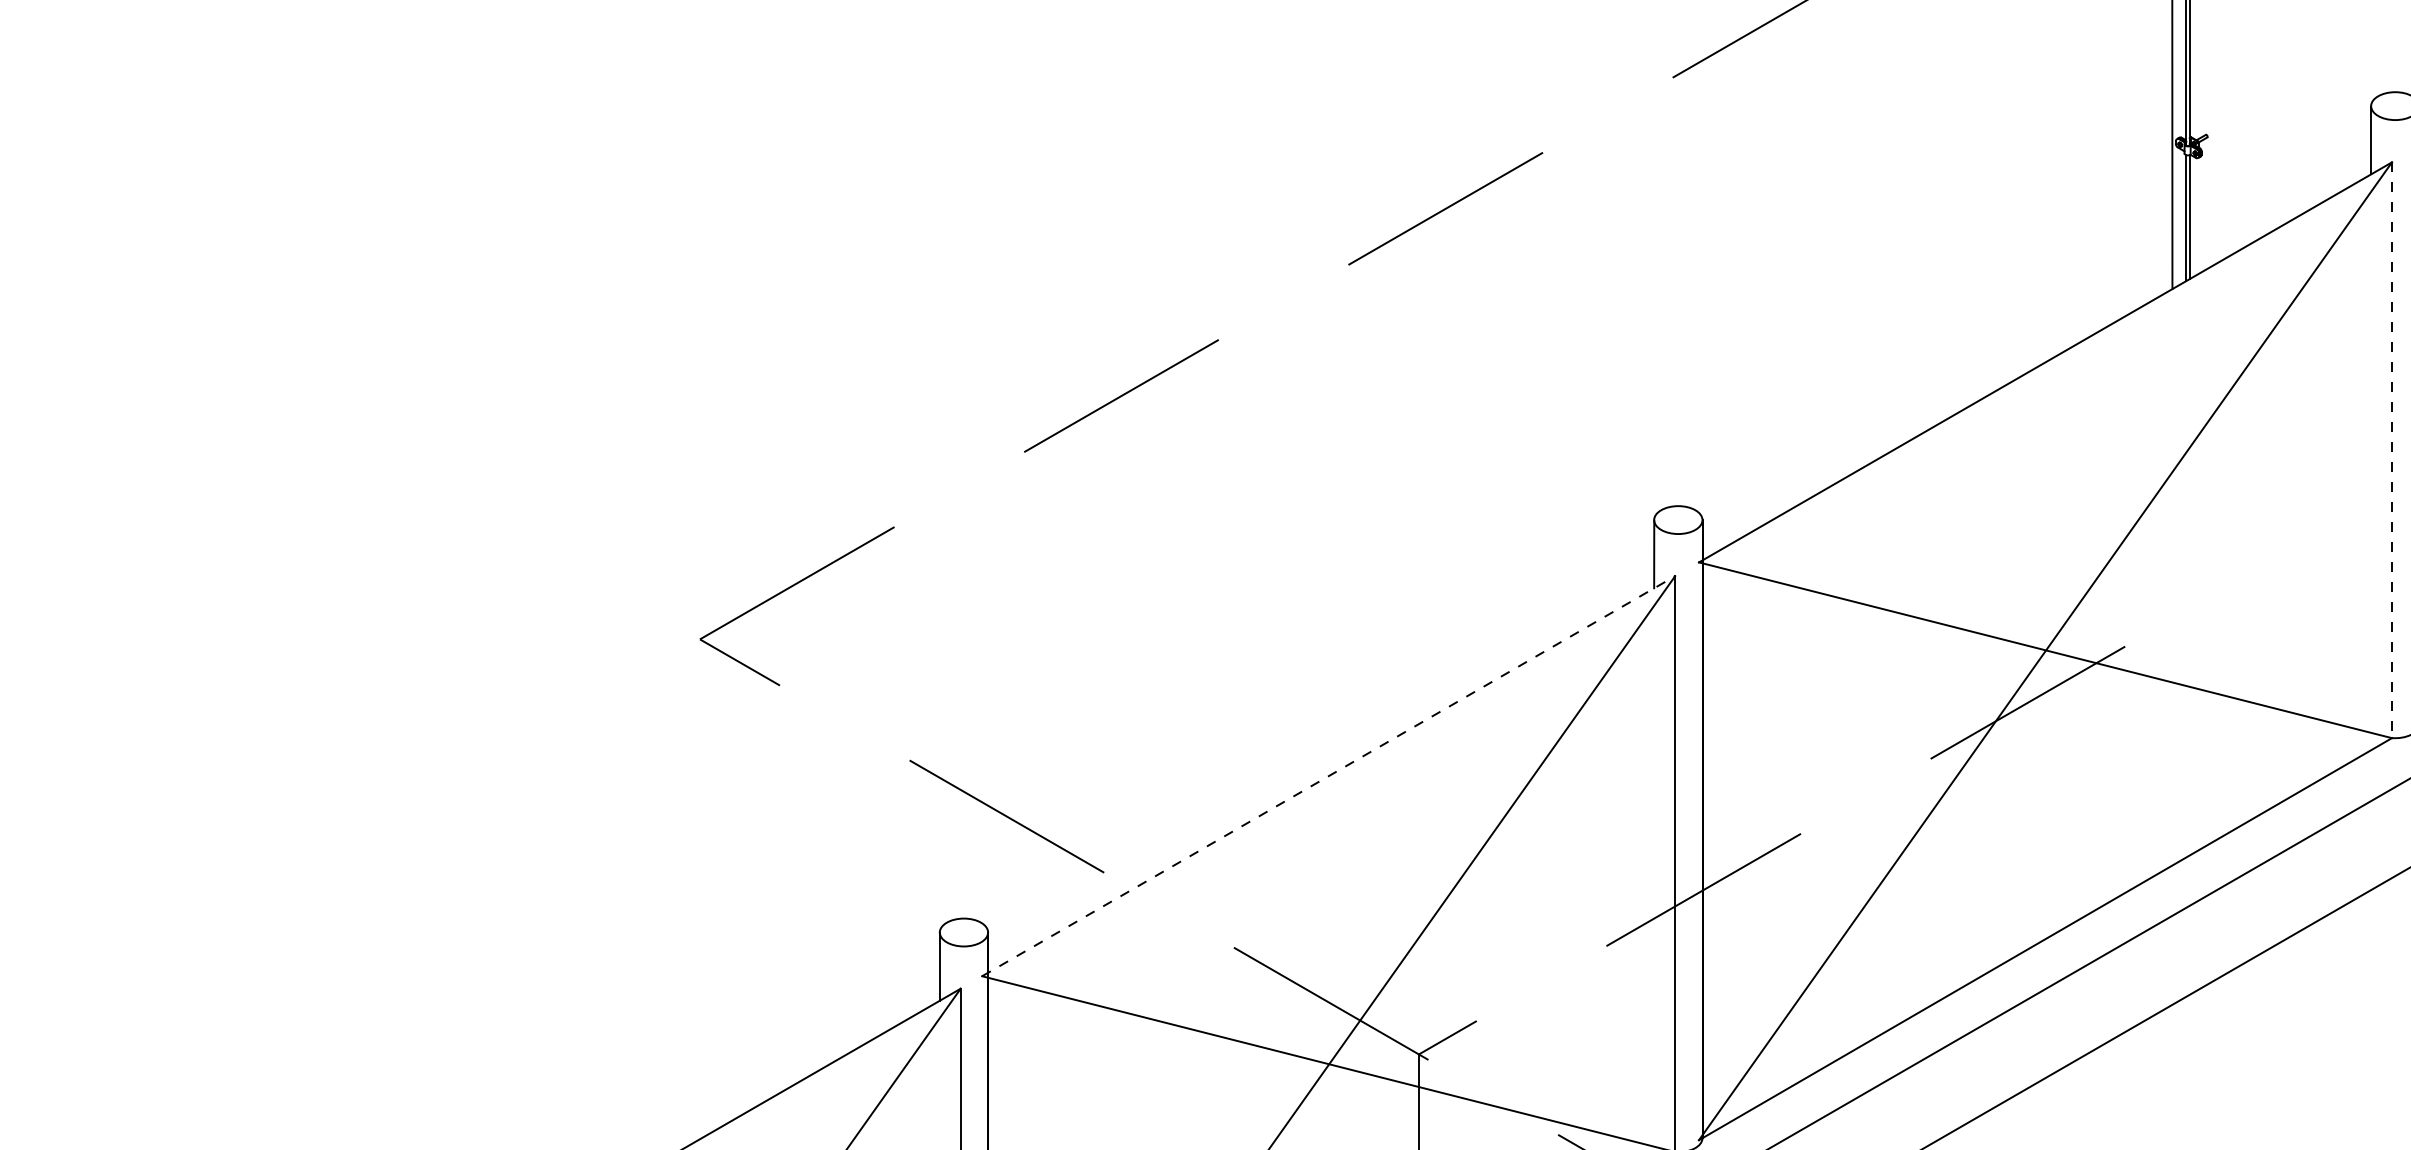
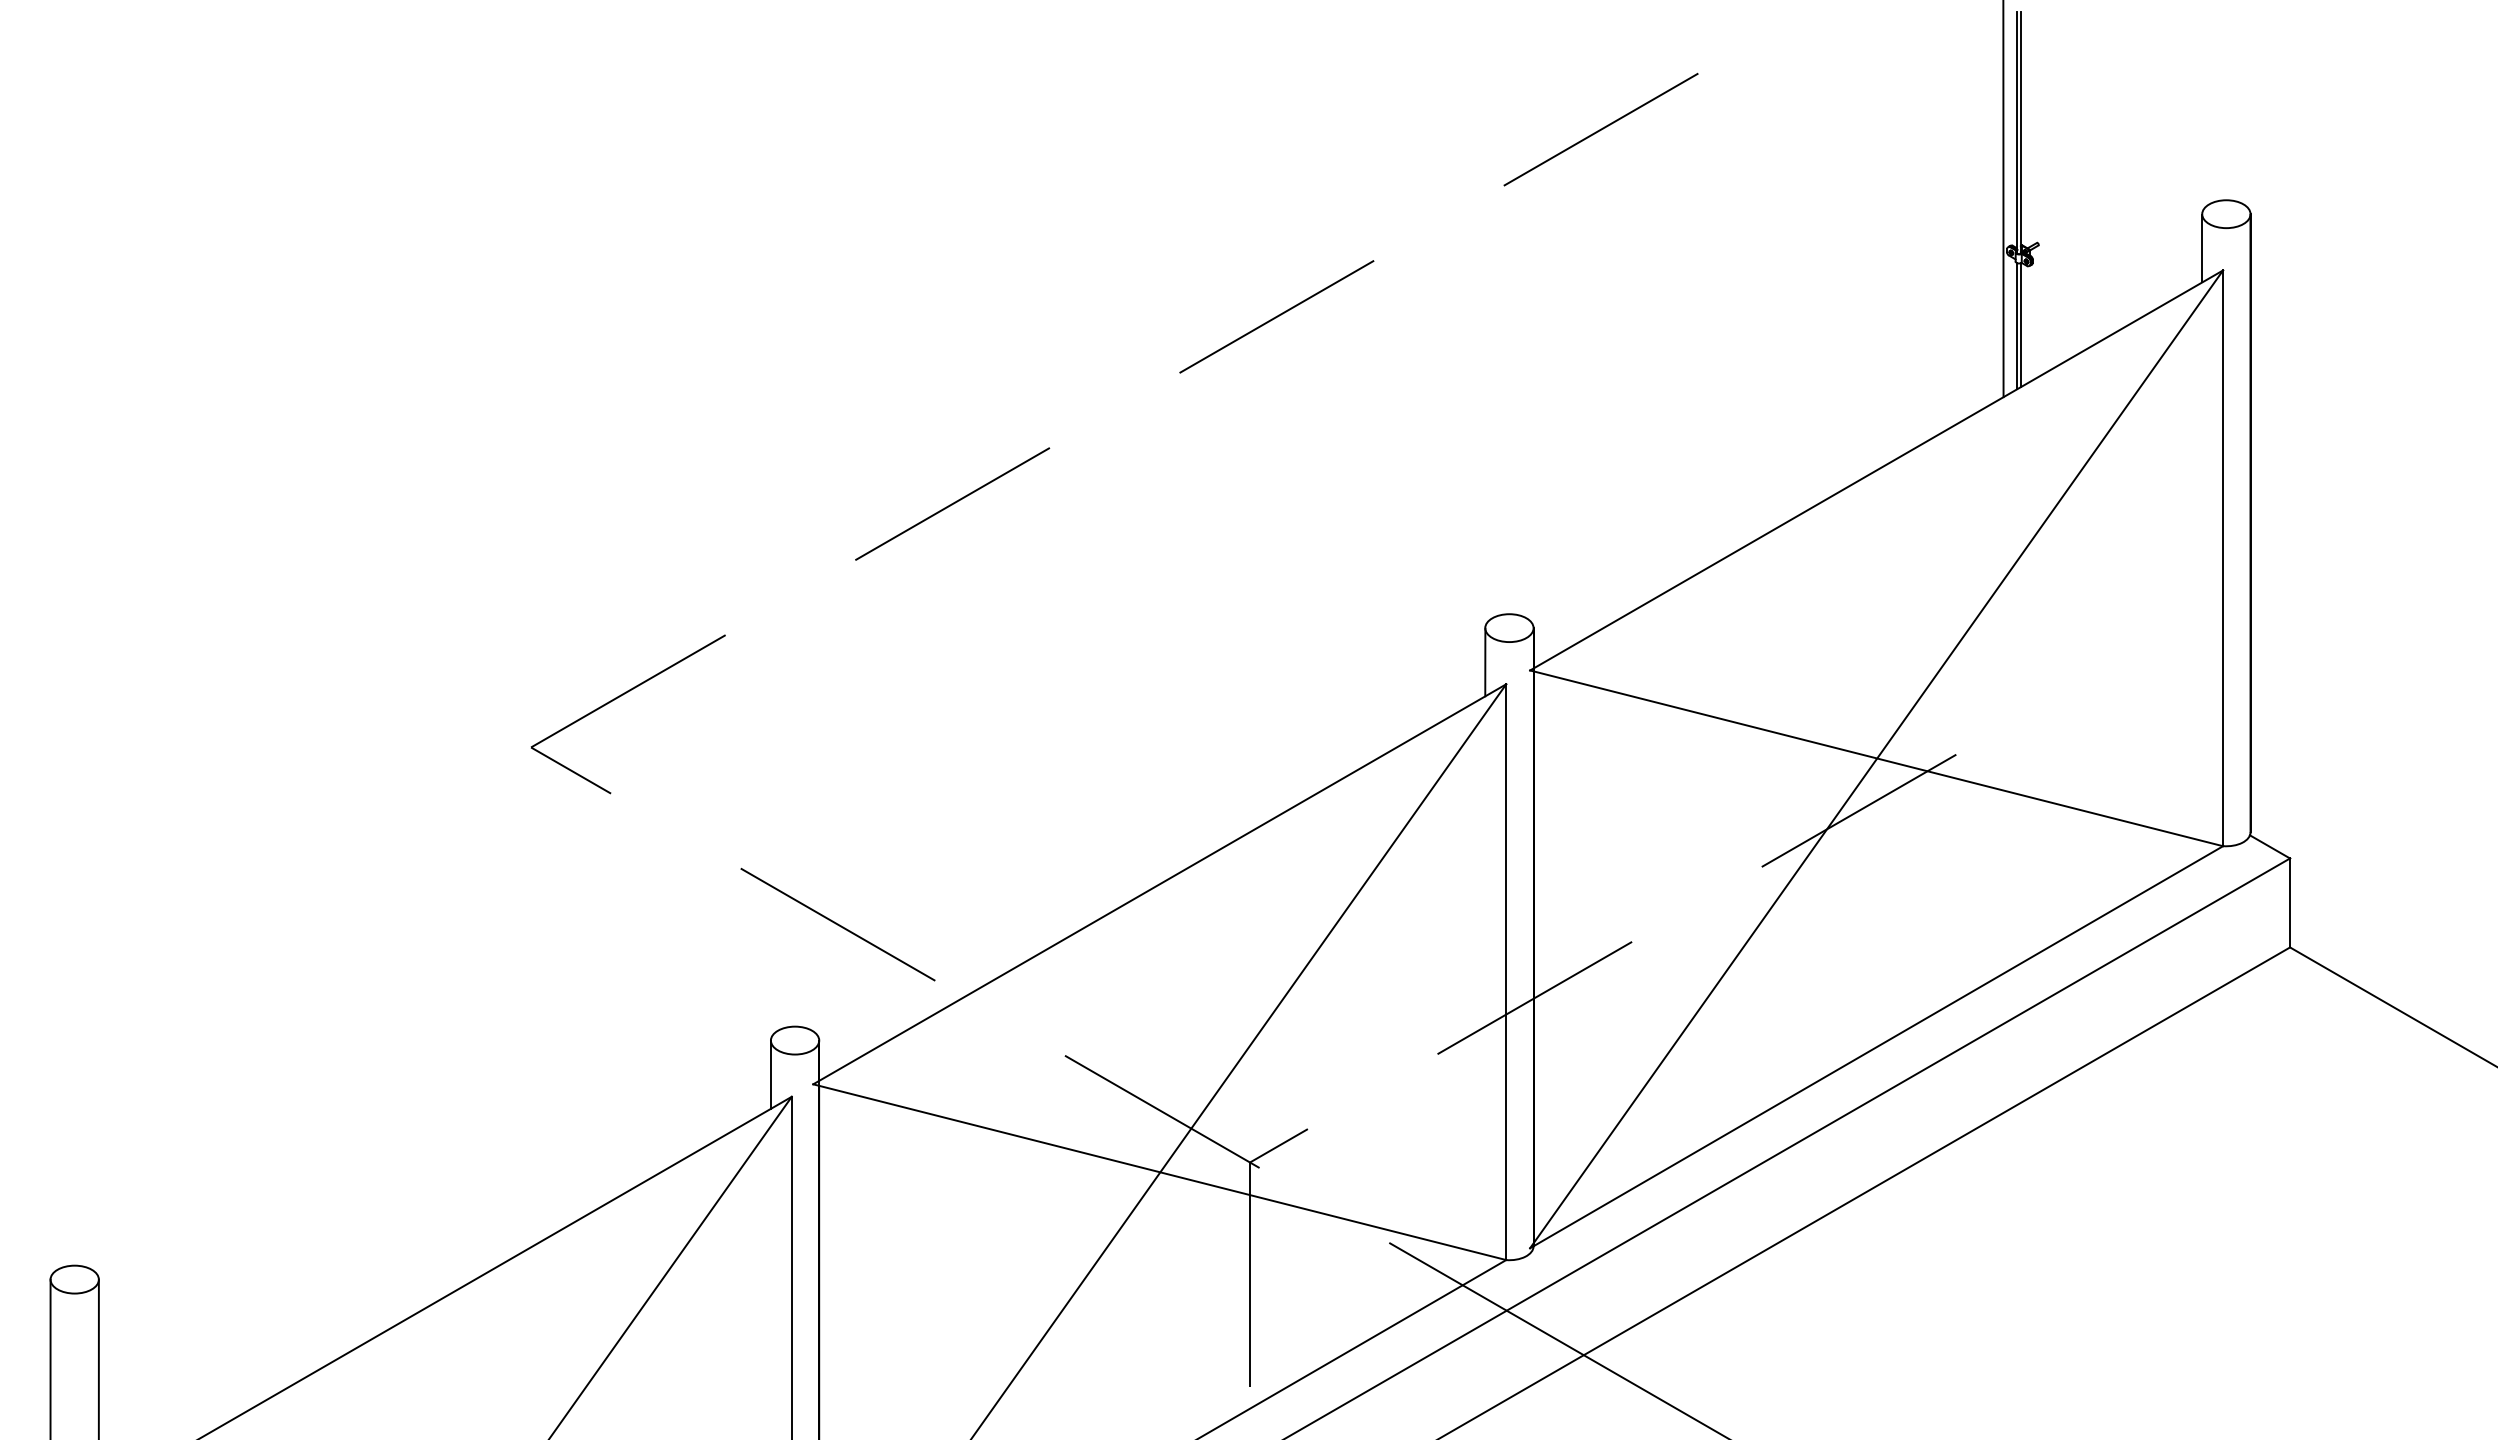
line: (2392, 450) -> (2223, 558), dashed -> solid
line: (1329, 776) -> (1160, 884), dashed -> solid

